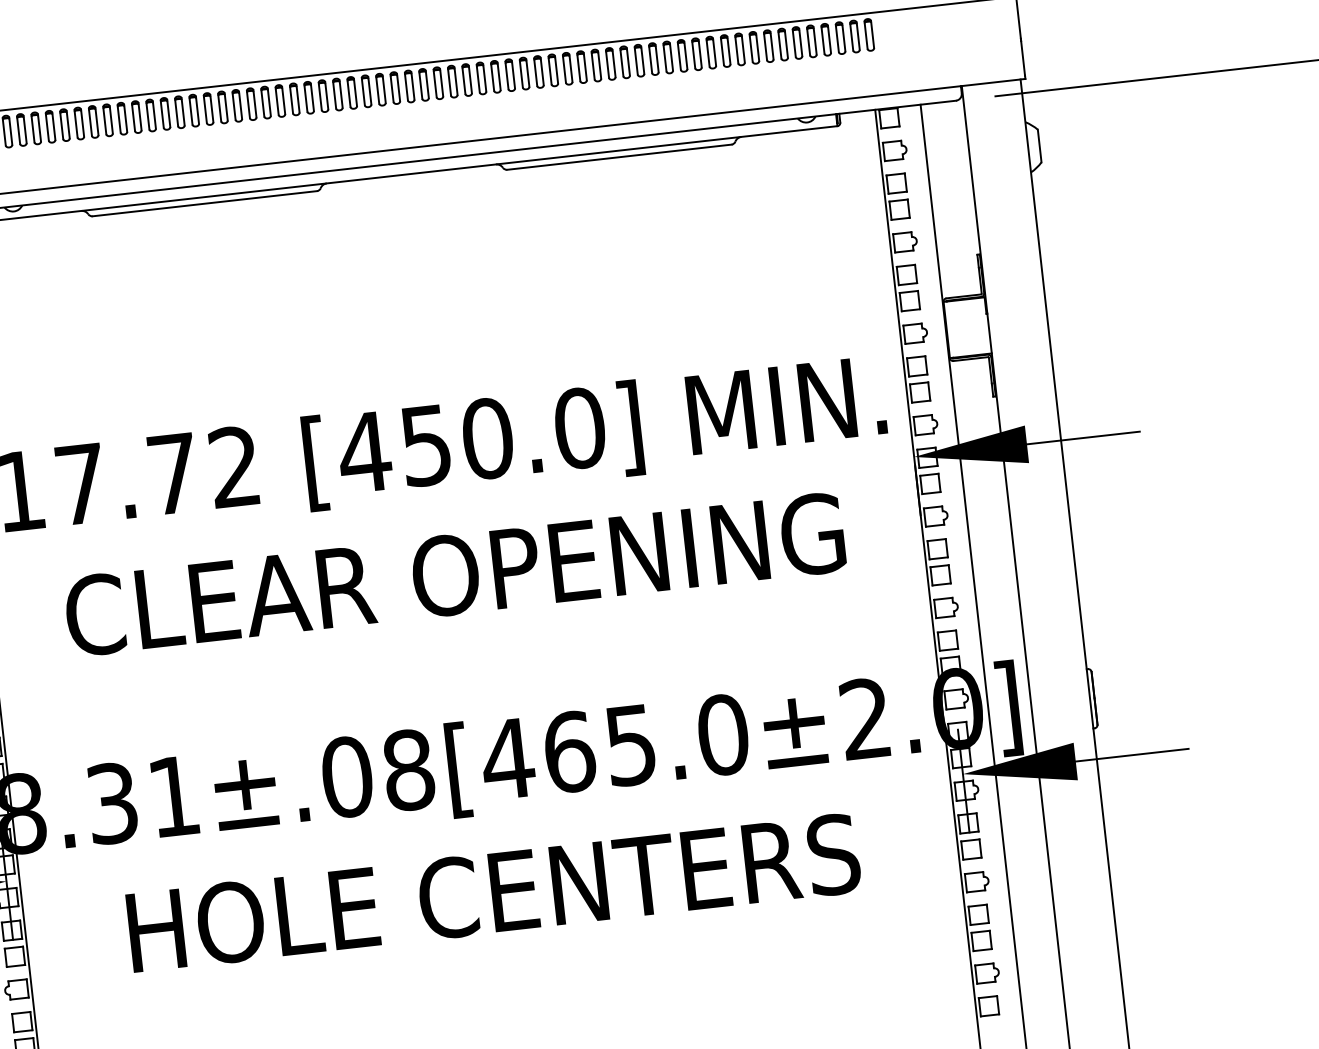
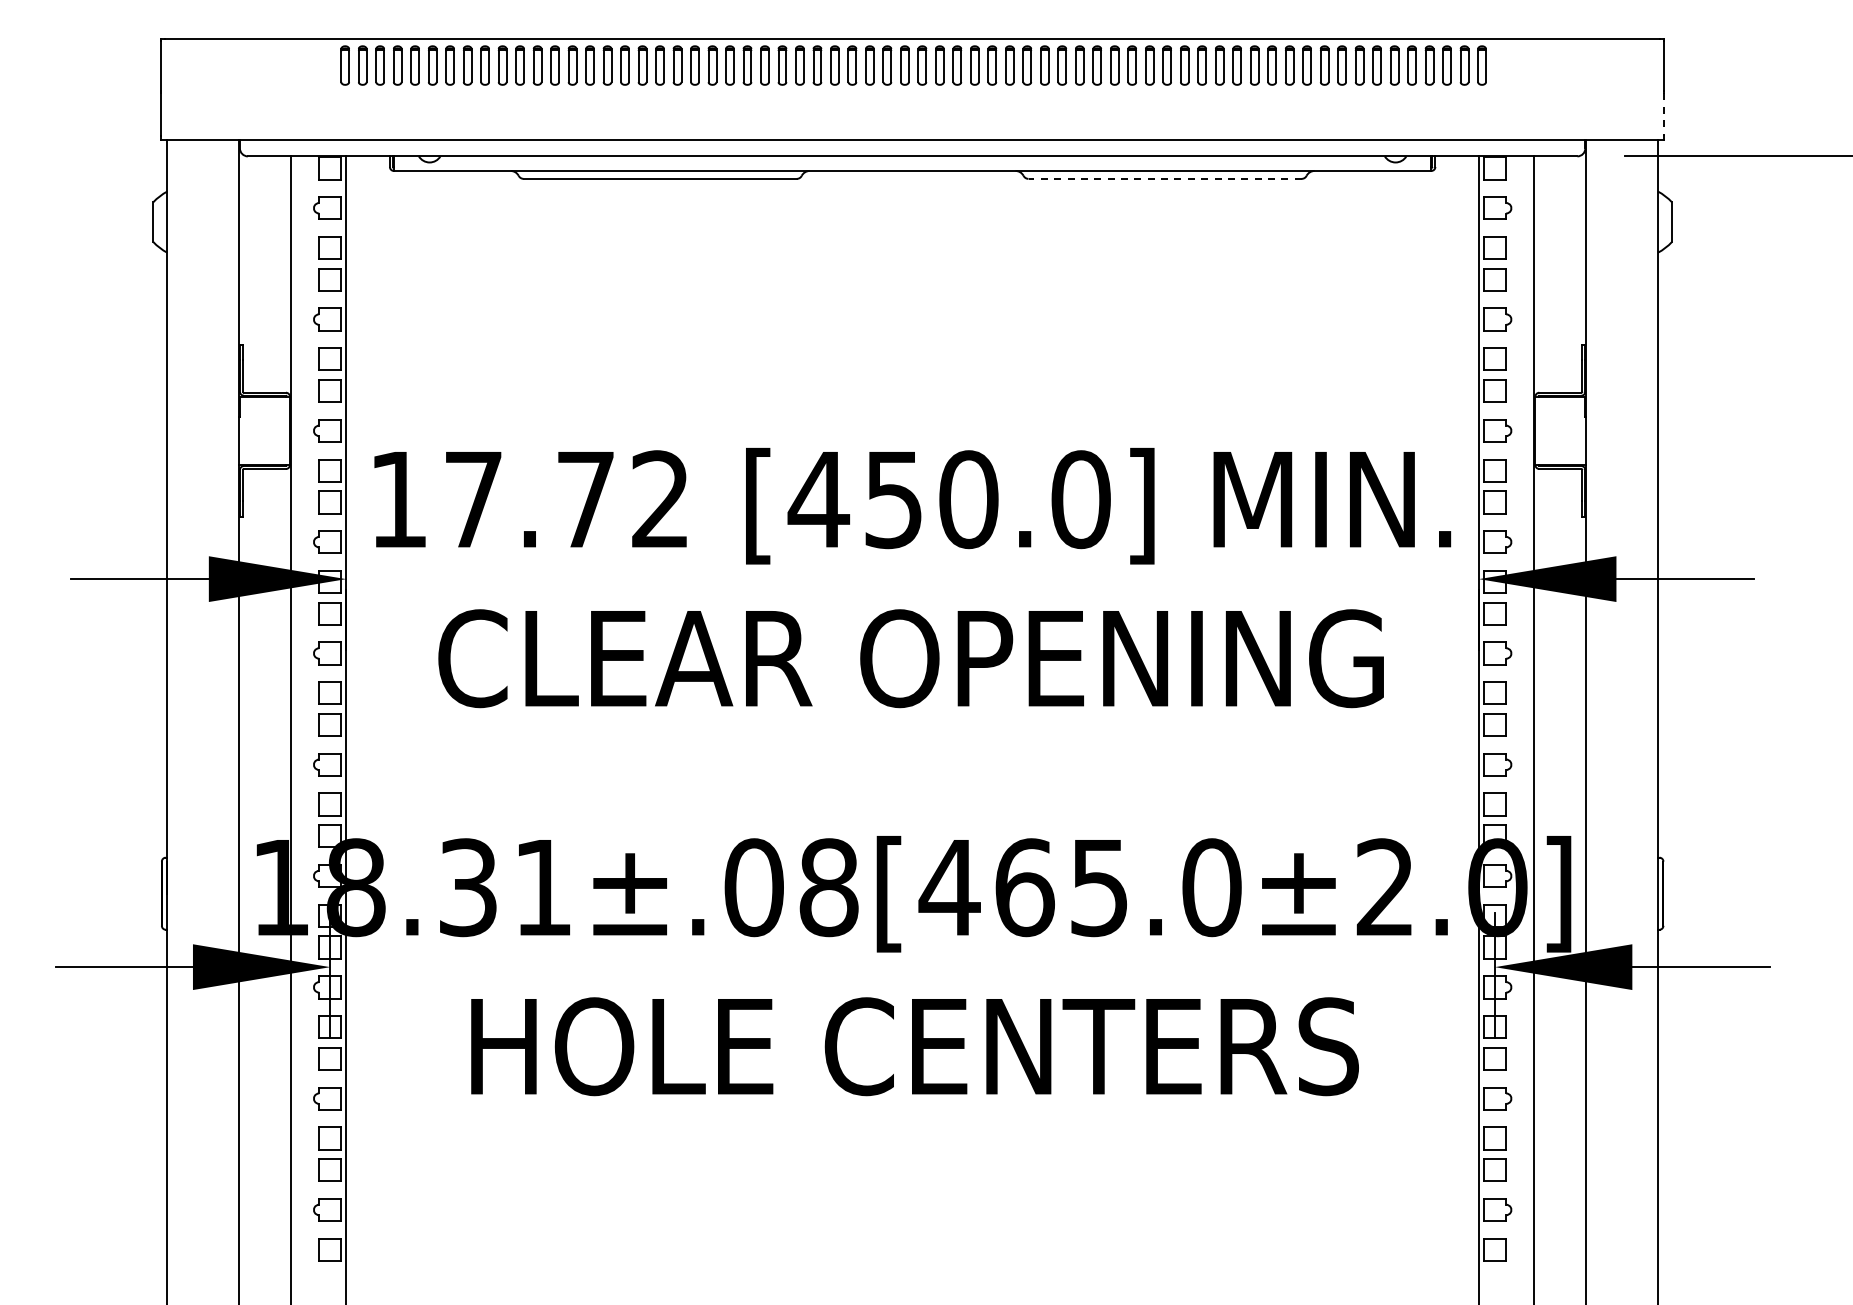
line: (1022, 59) -> (1663, 115), solid -> dashed
line: (619, 156) -> (1165, 178), solid -> dashed

